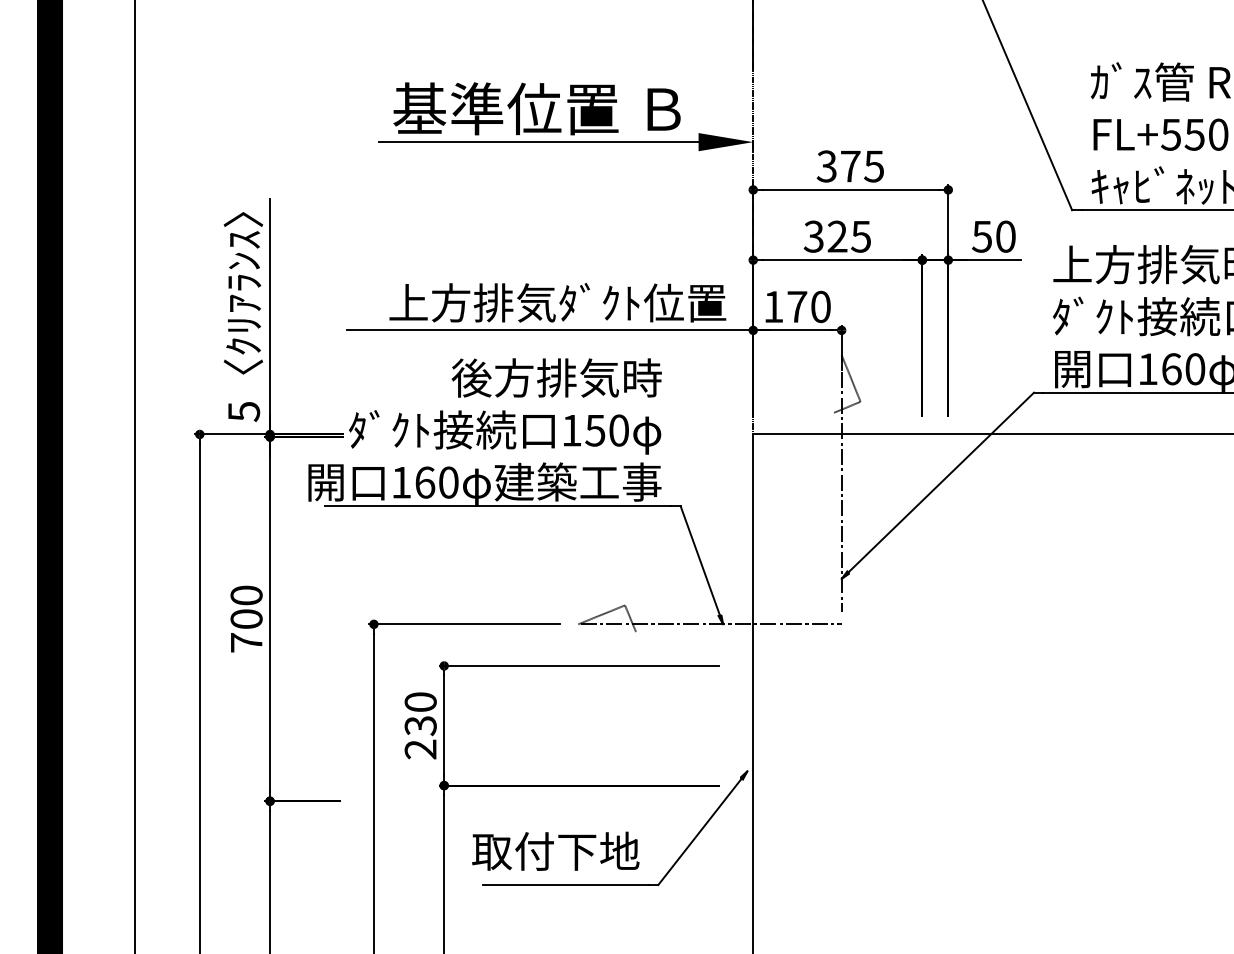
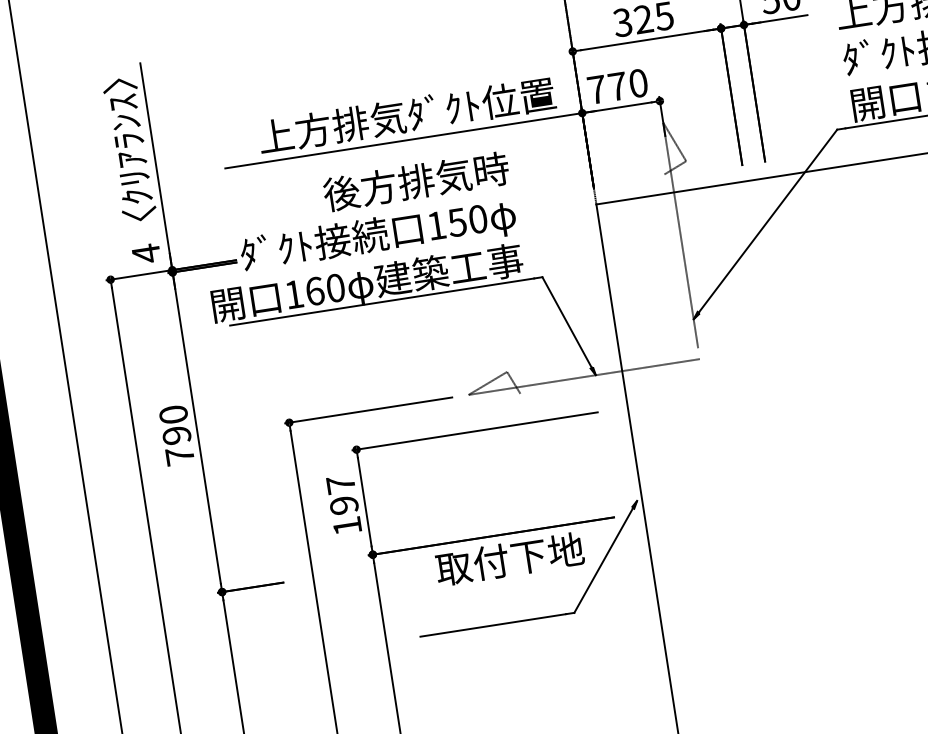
text: (773, 306) -> (596, 89), 170 -> 770
text: (244, 411) -> (146, 253), 5 -> 4
text: (246, 618) -> (176, 434), 700 -> 790
text: (420, 725) -> (343, 505), 230 -> 197
text: (555, 850) -> (509, 558), moved

